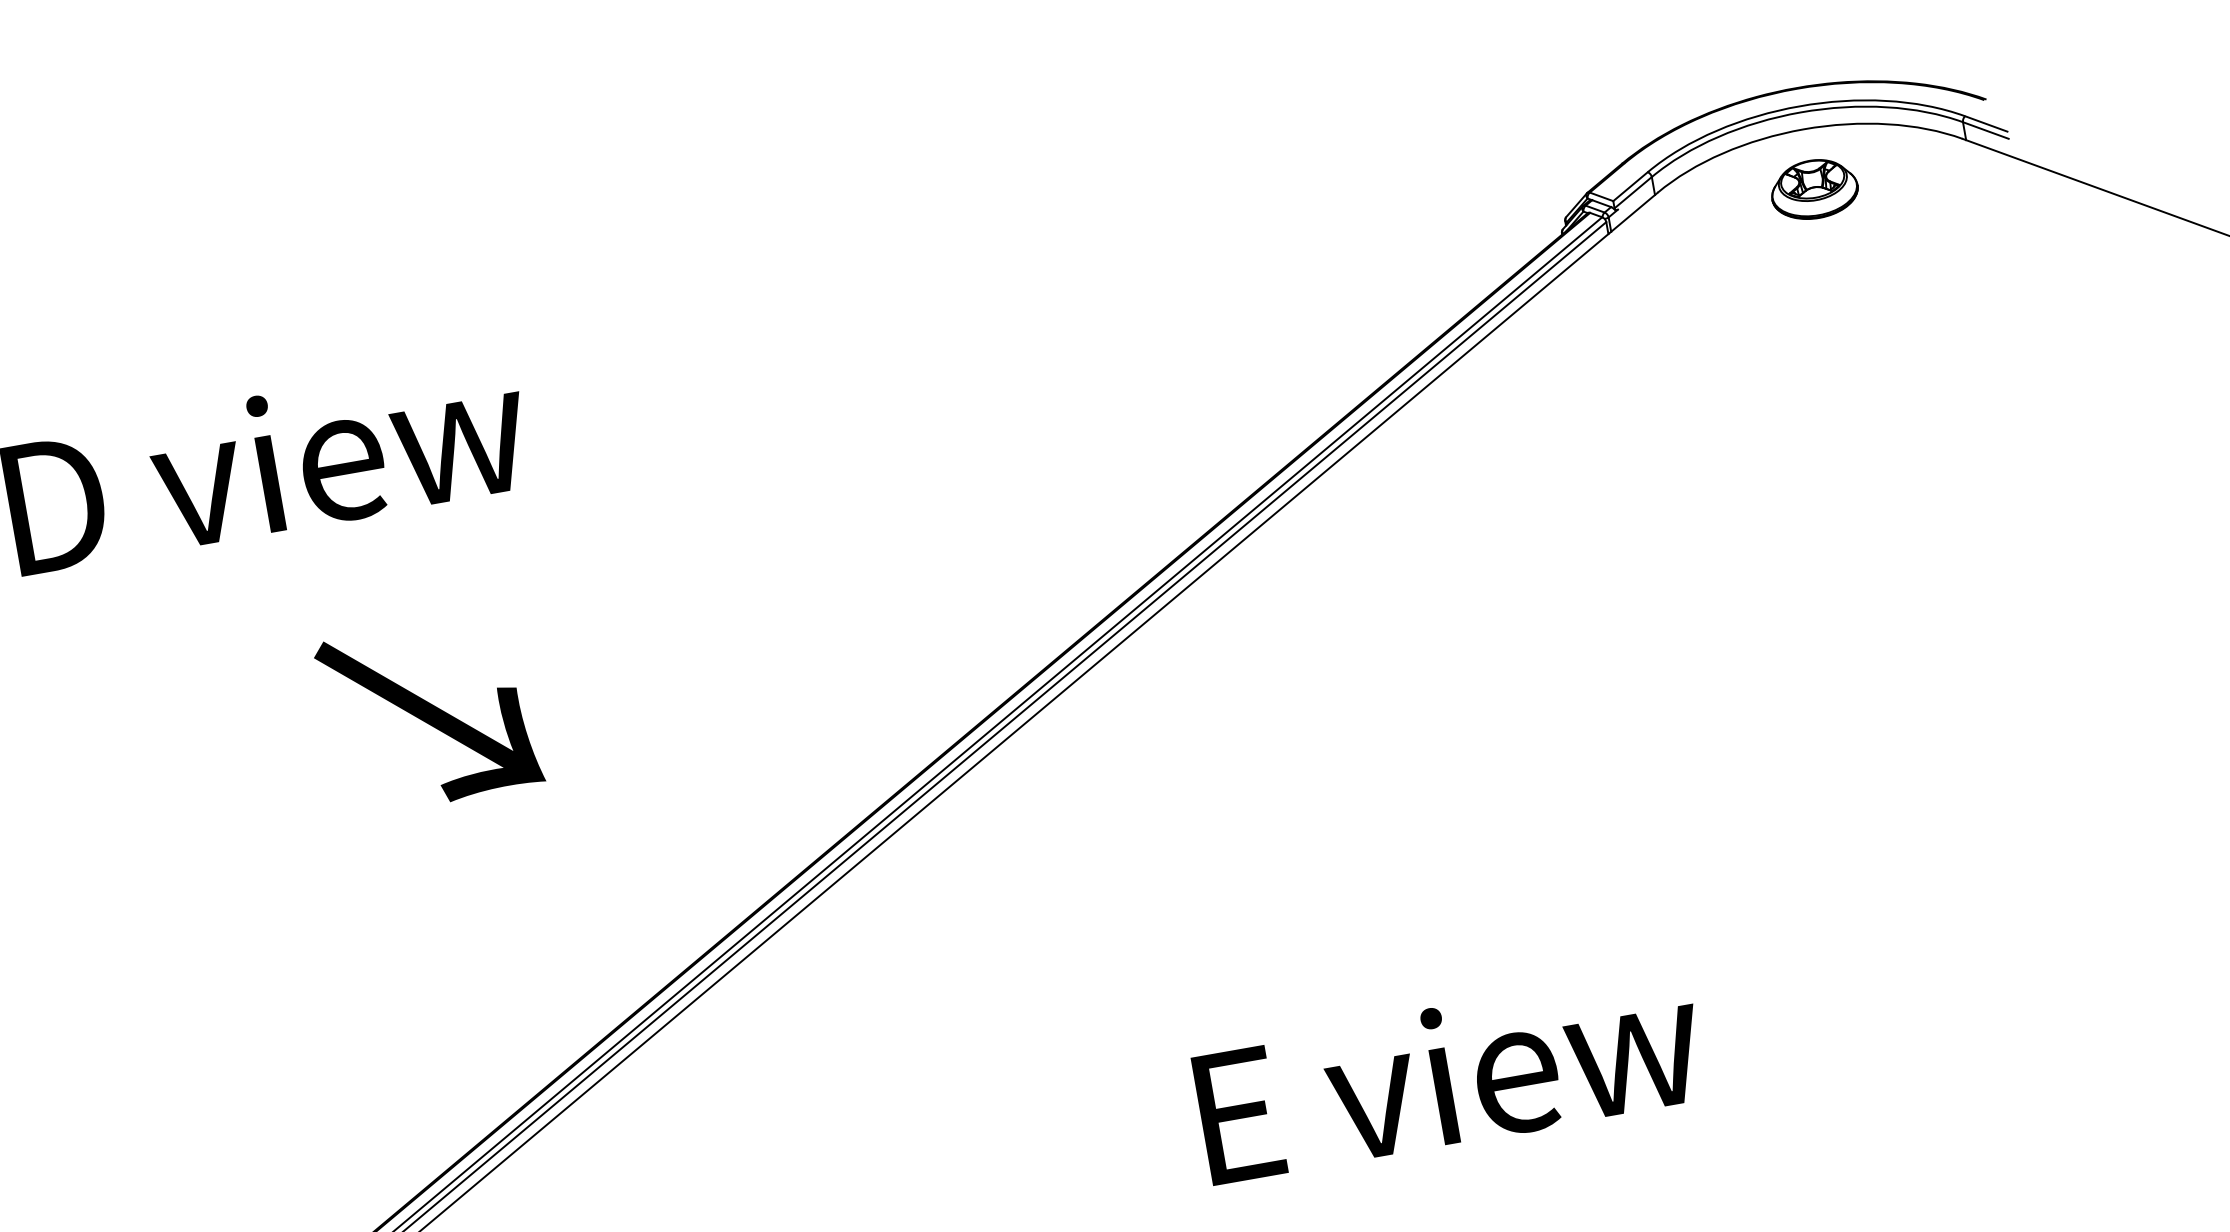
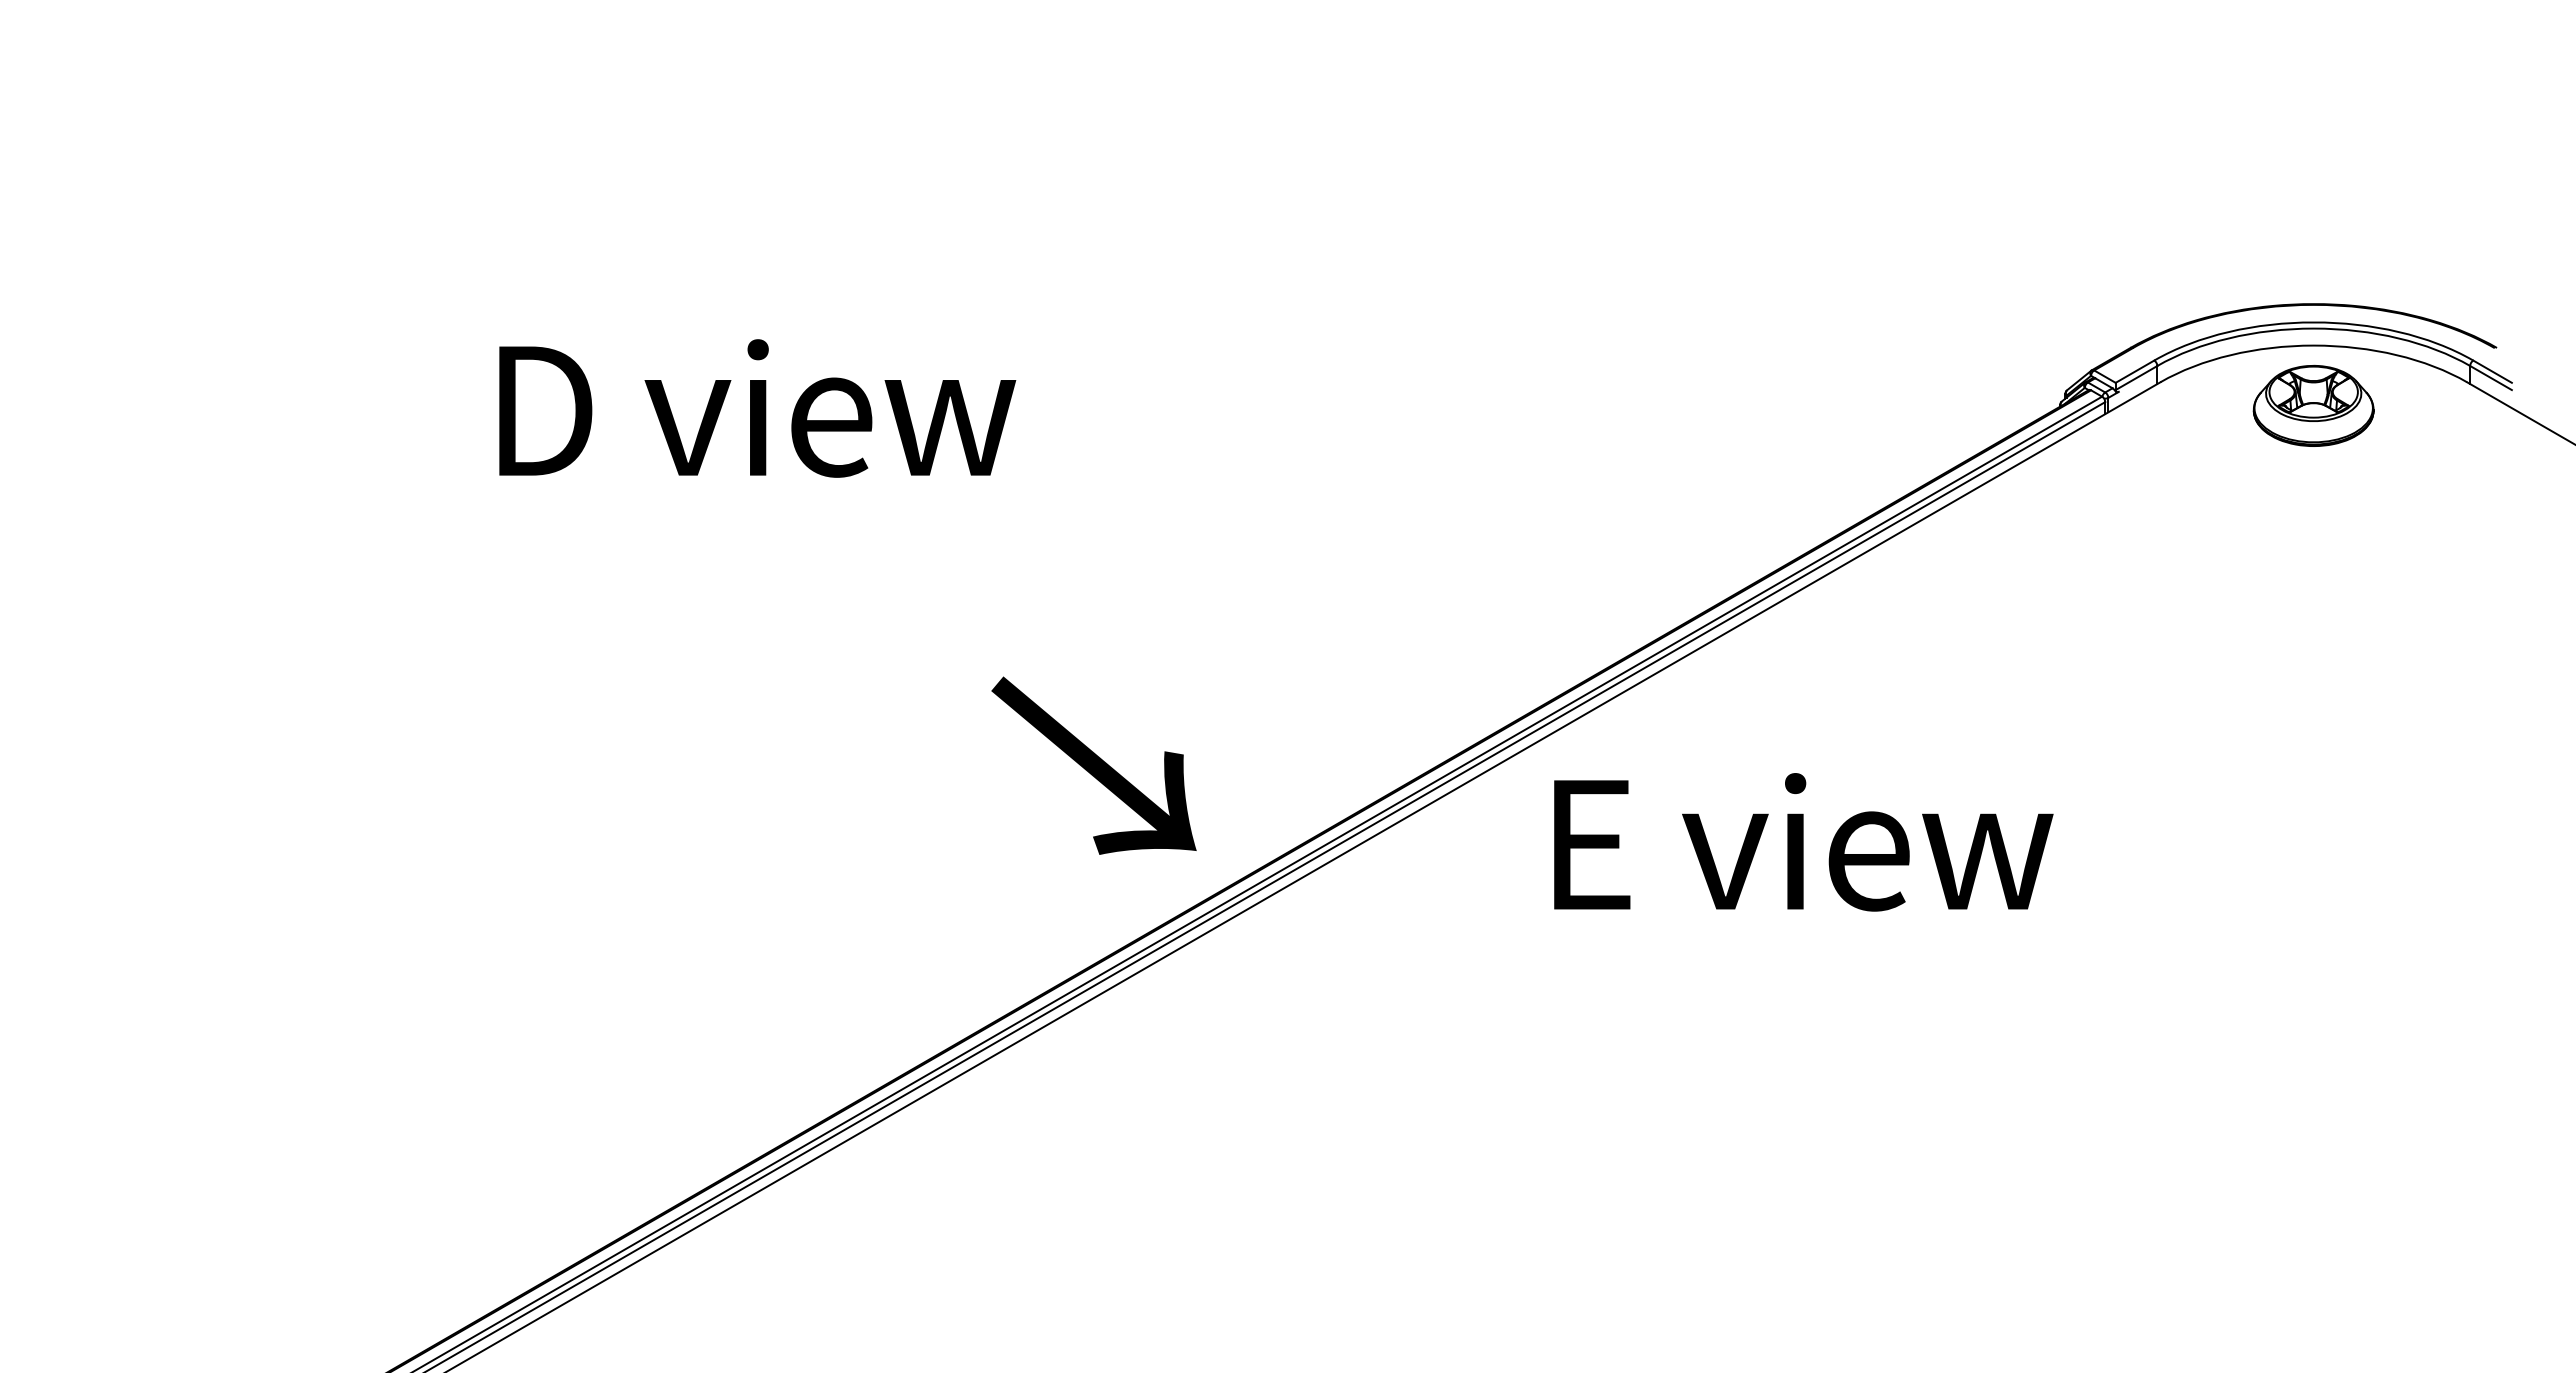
part: (1814, 188) -> (2313, 405), size x1.4
text: (428, 714) -> (1093, 765), moved
text: (1449, 1075) -> (1803, 842), moved

